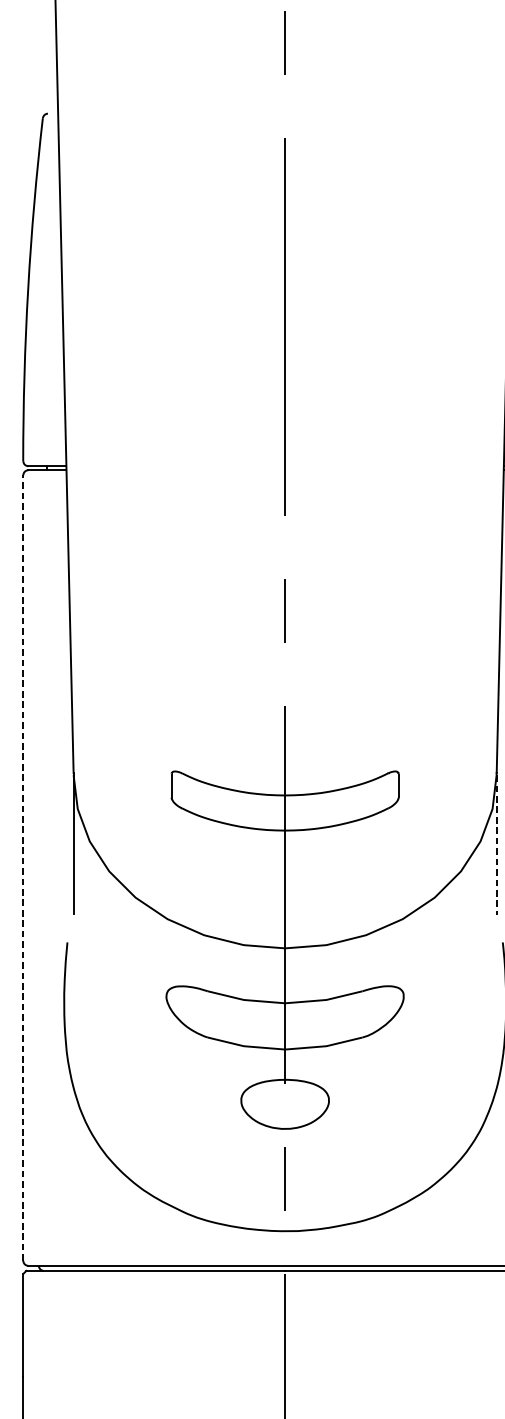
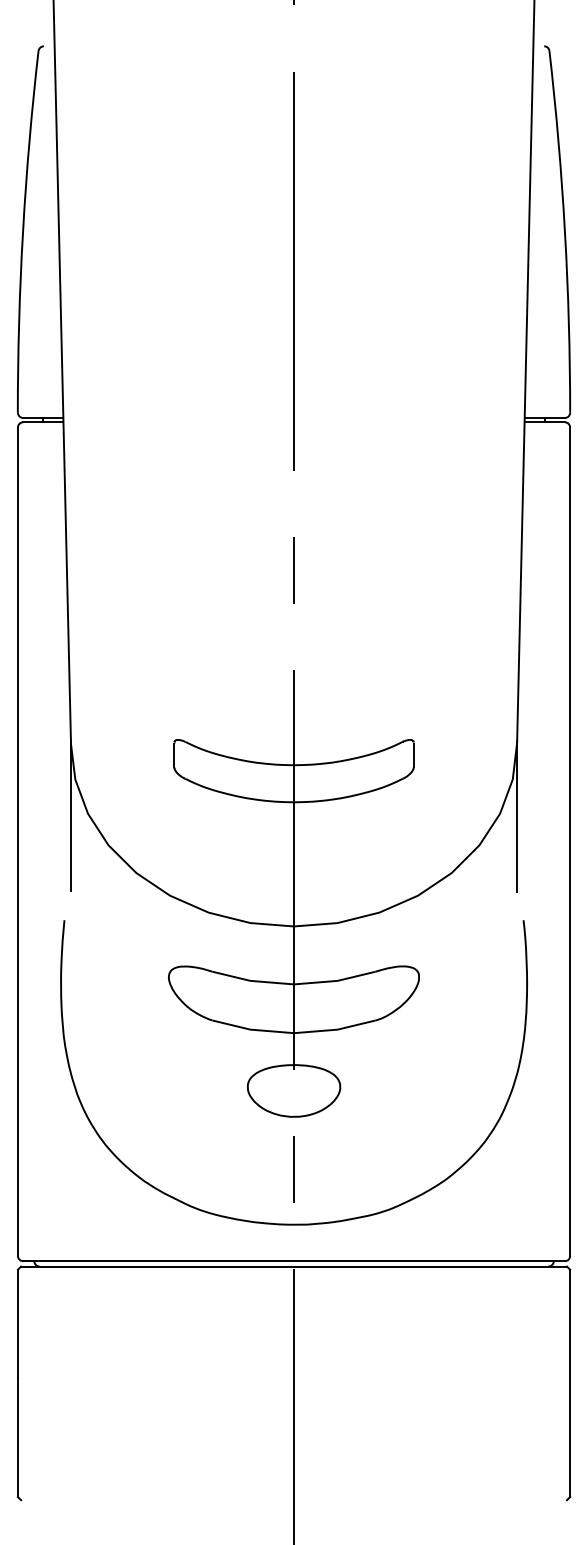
line: (497, 845) -> (517, 817), dashed -> solid
line: (22, 867) -> (17, 841), dashed -> solid

